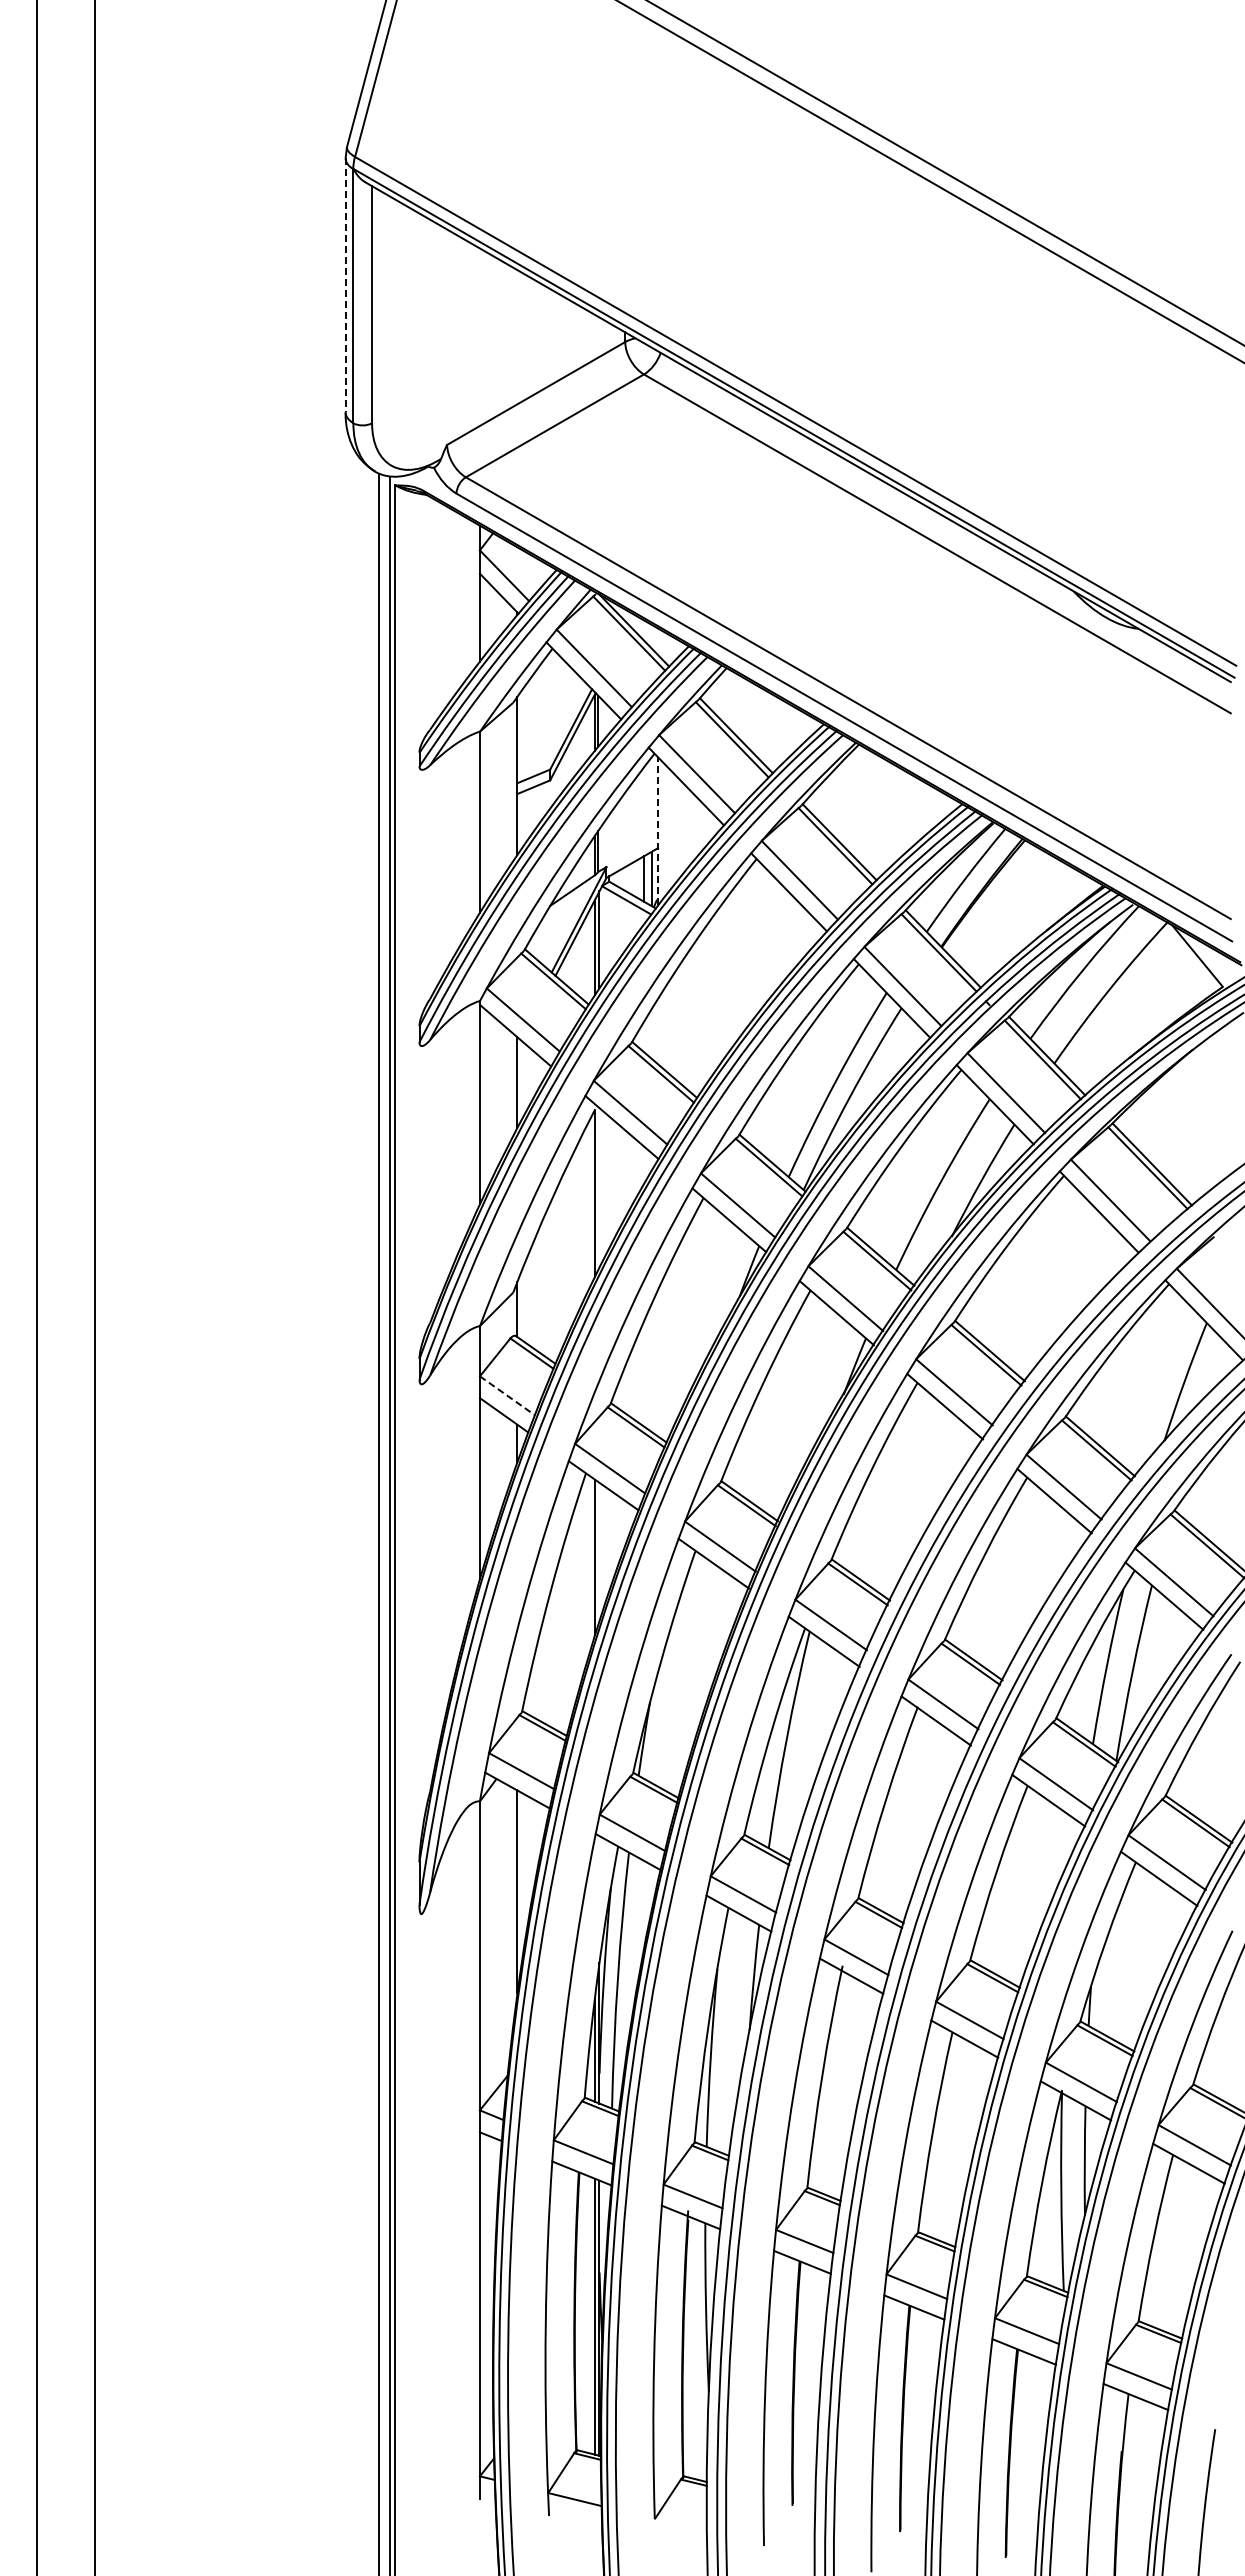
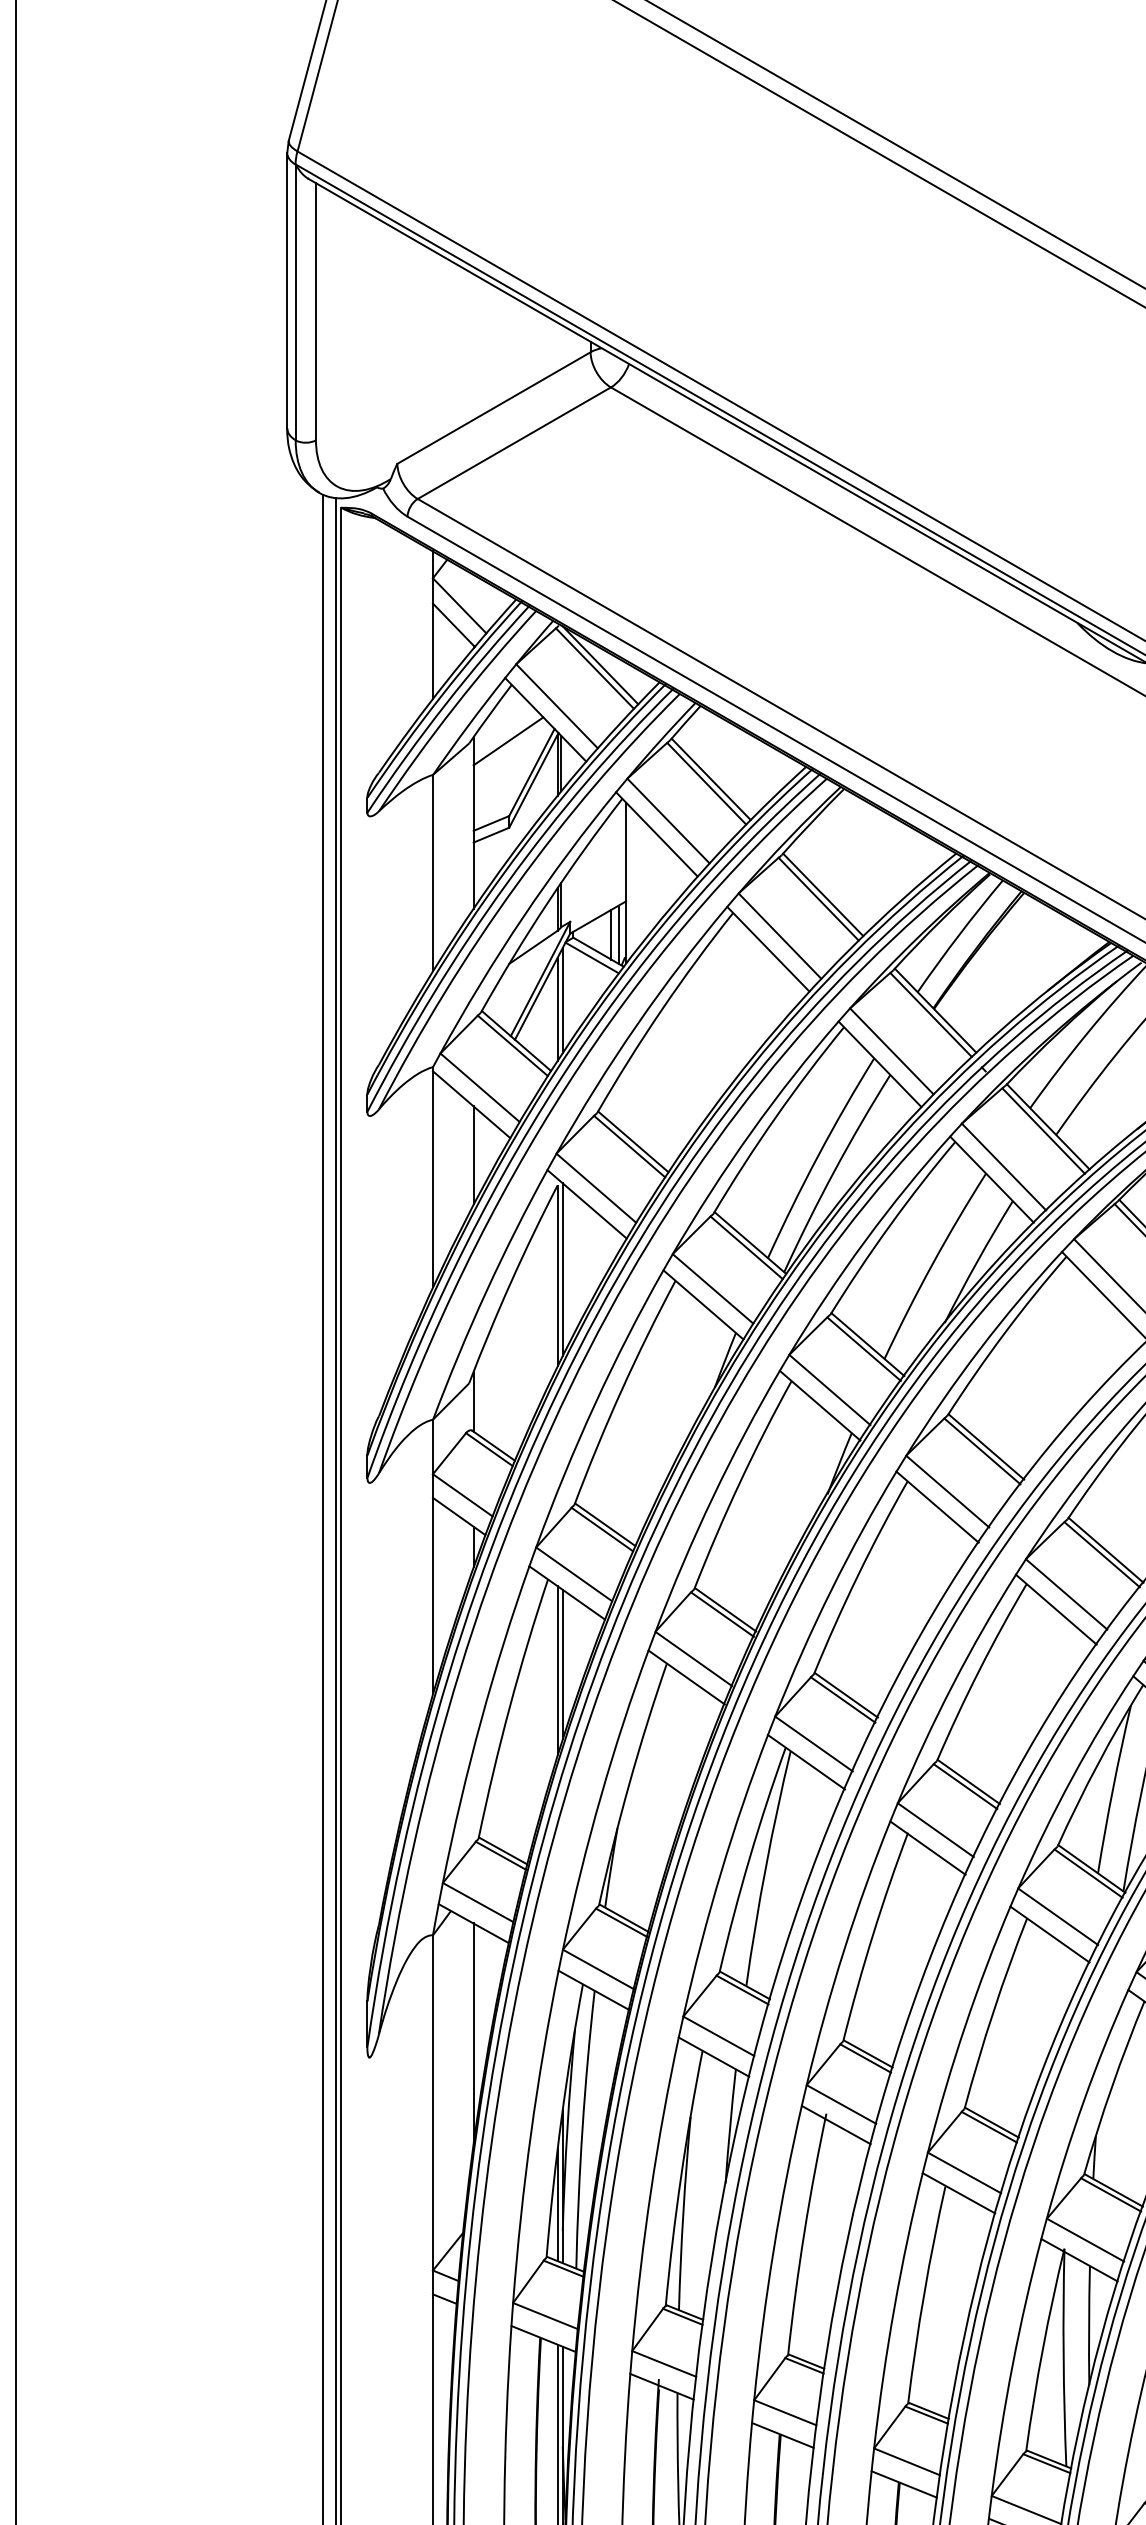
line: (345, 285) -> (287, 290), dashed -> solid
line: (549, 700) -> (508, 741), added
line: (657, 830) -> (625, 882), dashed -> solid
line: (599, 1187) -> (562, 1269), added
line: (507, 1395) -> (462, 1495), dashed -> solid
line: (599, 1551) -> (562, 1664), added

